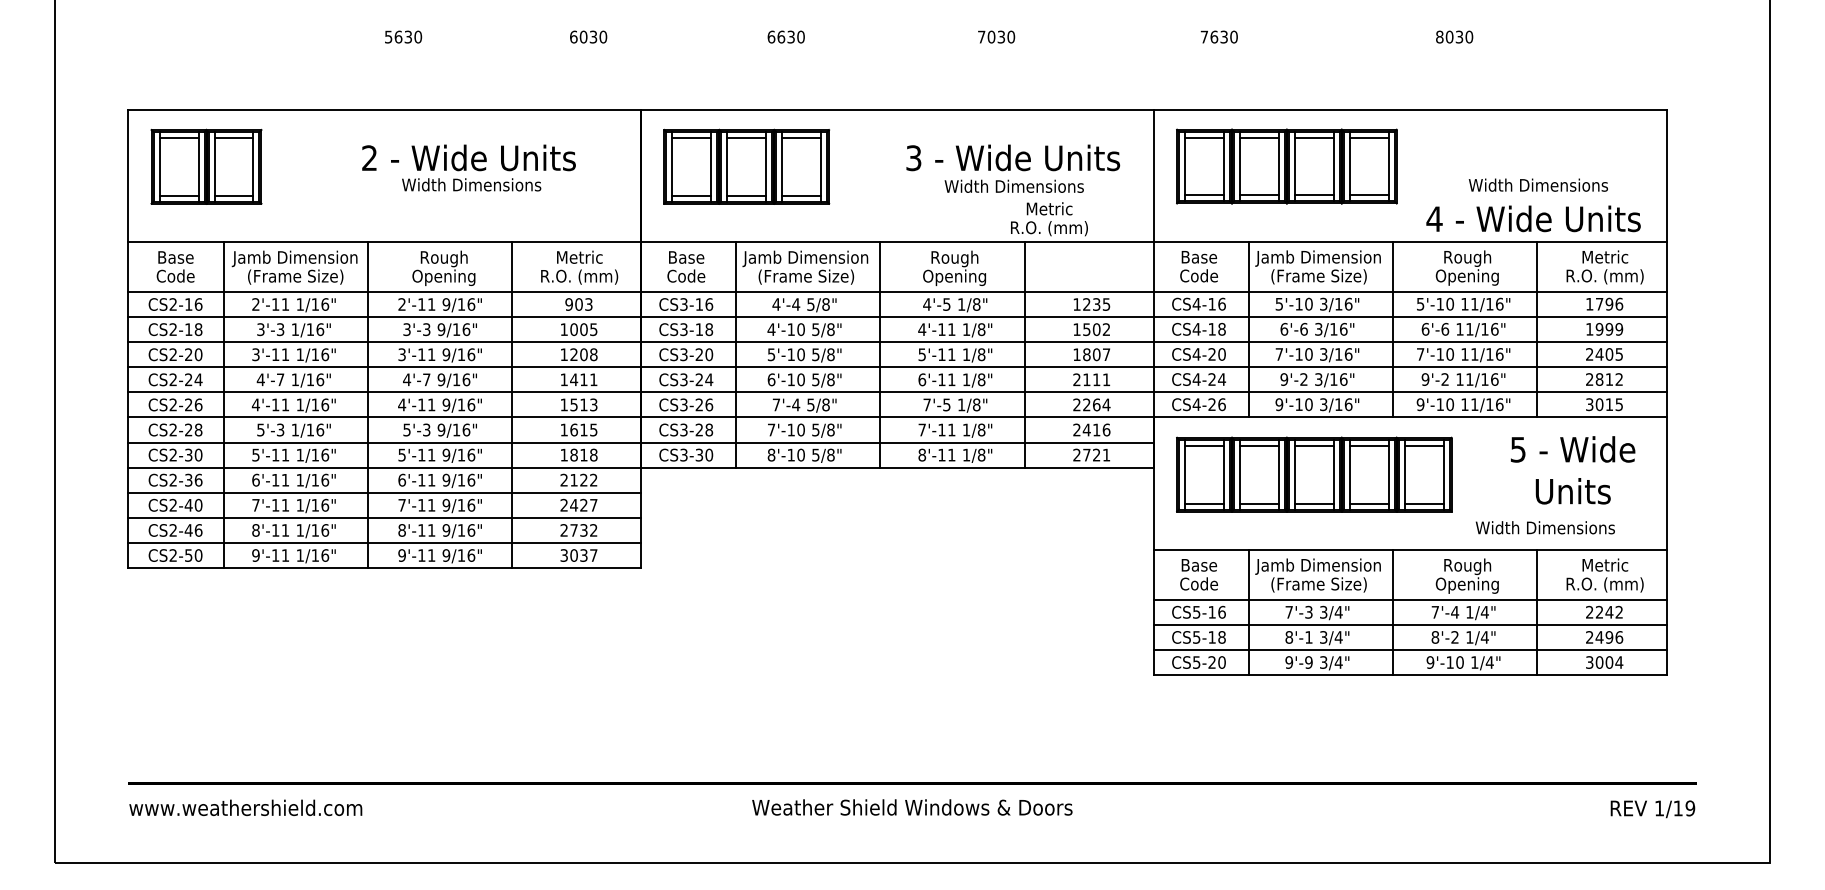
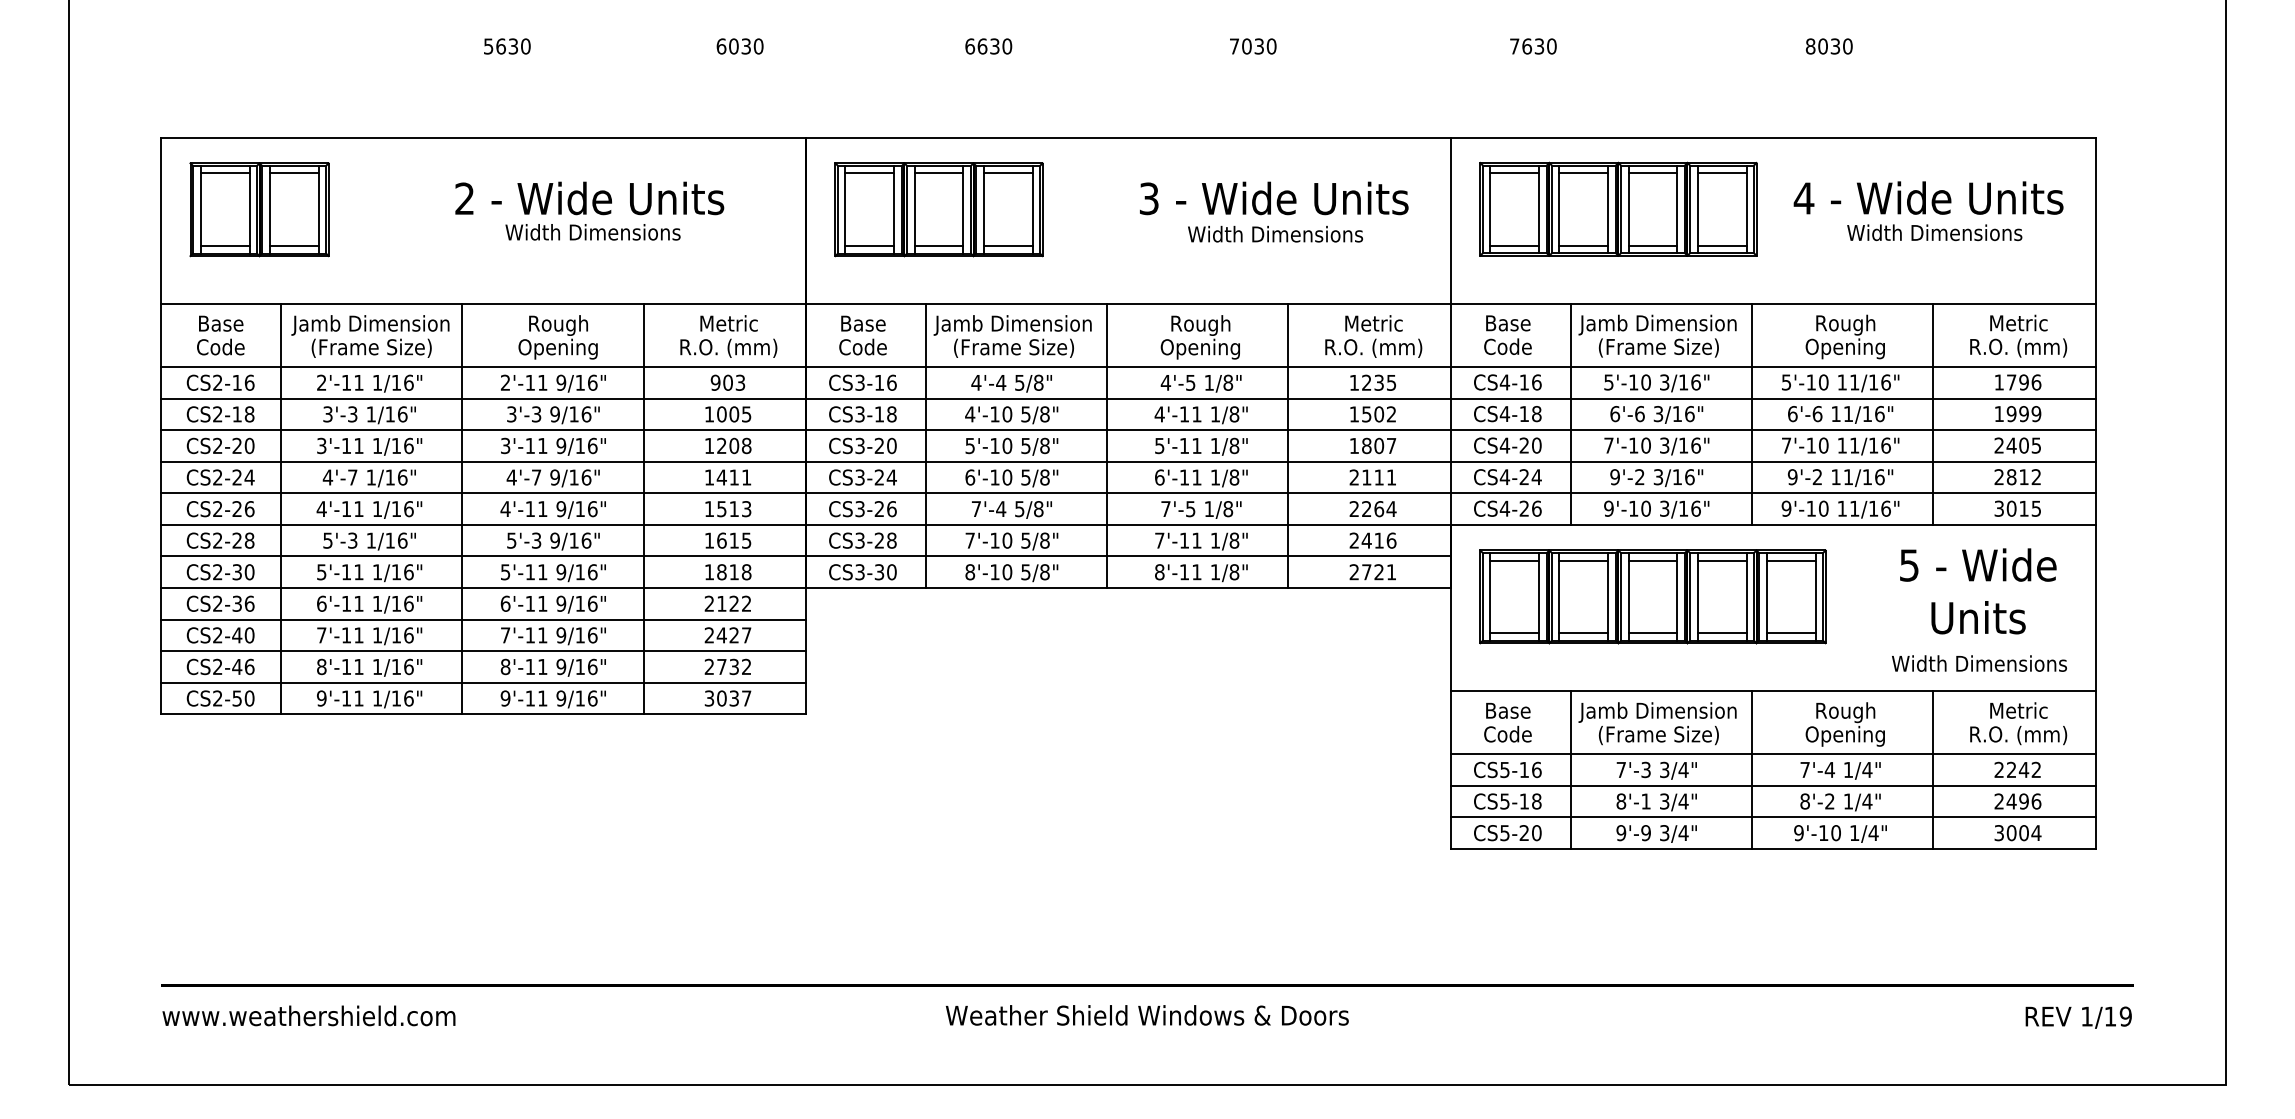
text: (1533, 218) -> (1928, 197), moved
text: (1049, 219) -> (1373, 336), moved
text: (1545, 527) -> (1979, 663), moved

